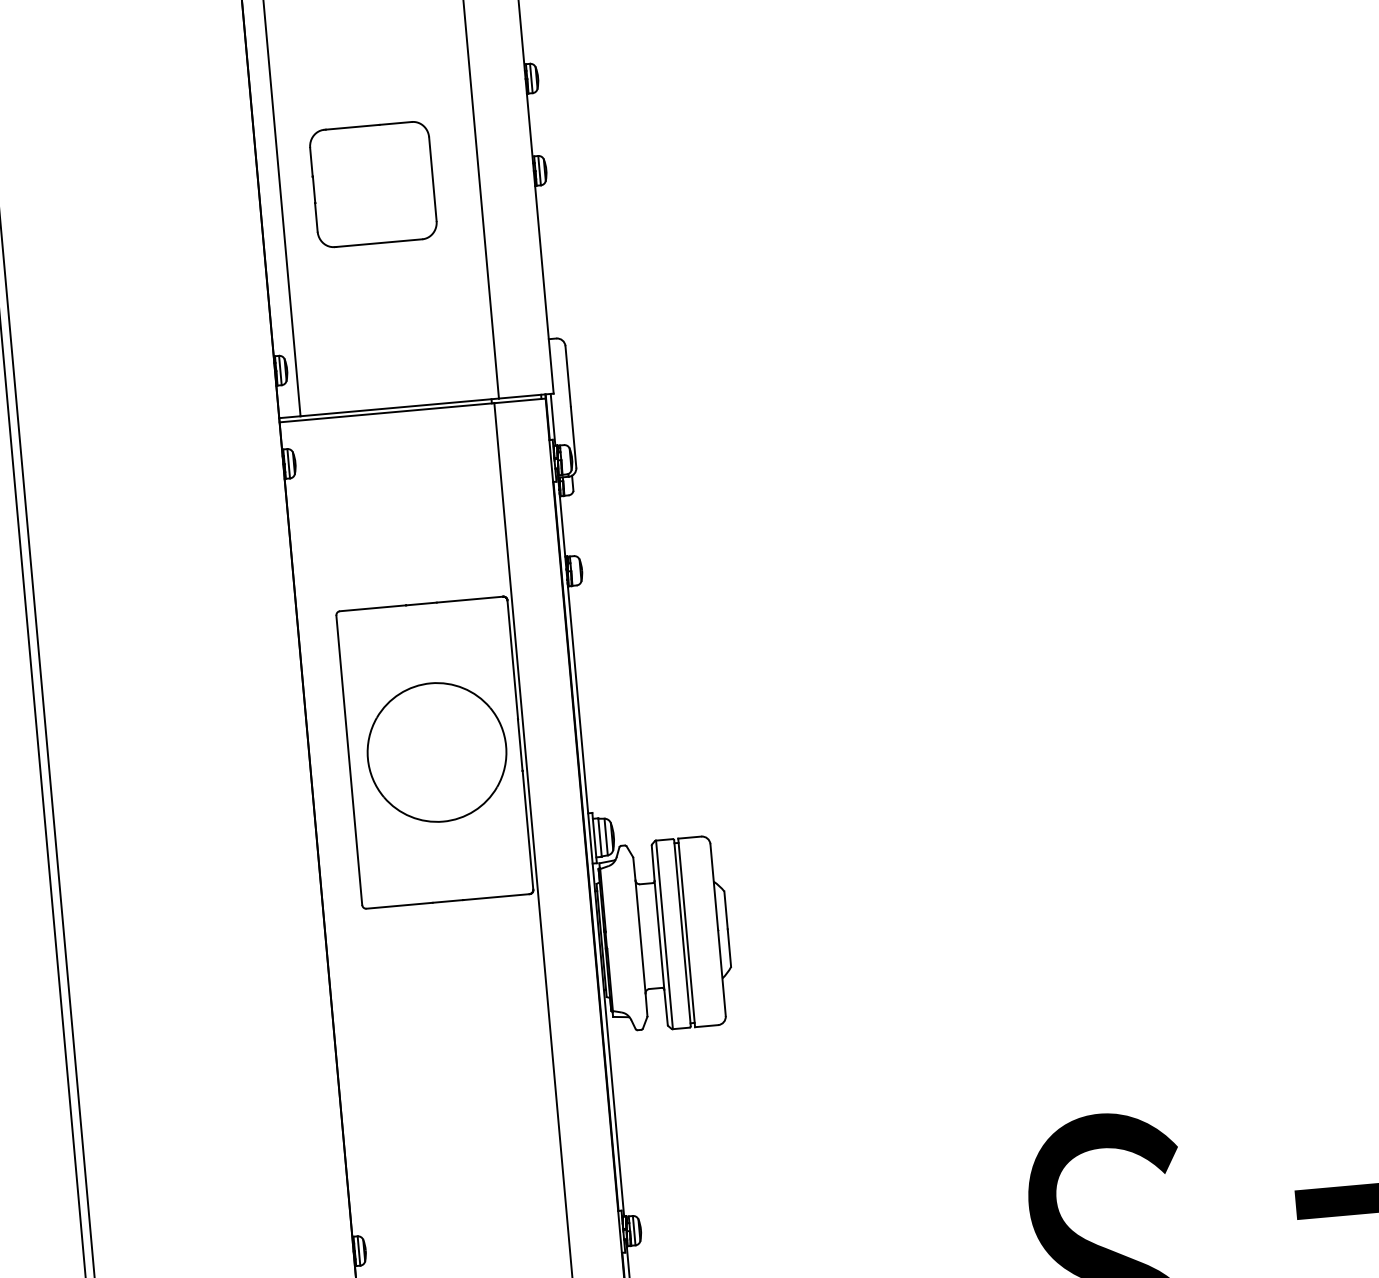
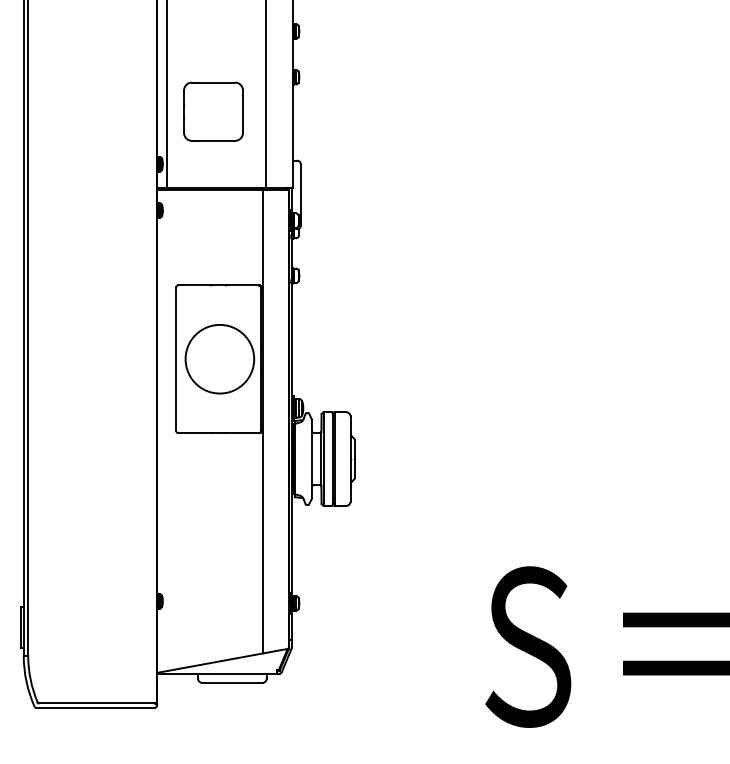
part: (373, 184) -> (213, 111), moved

